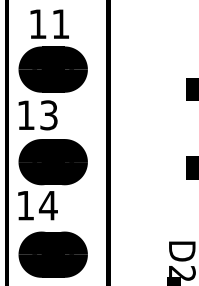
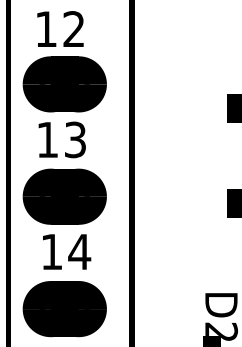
text: (60, 23) -> (73, 28), 11 -> 12
text: (37, 115) -> (61, 140), moved
text: (37, 205) -> (66, 251), moved

